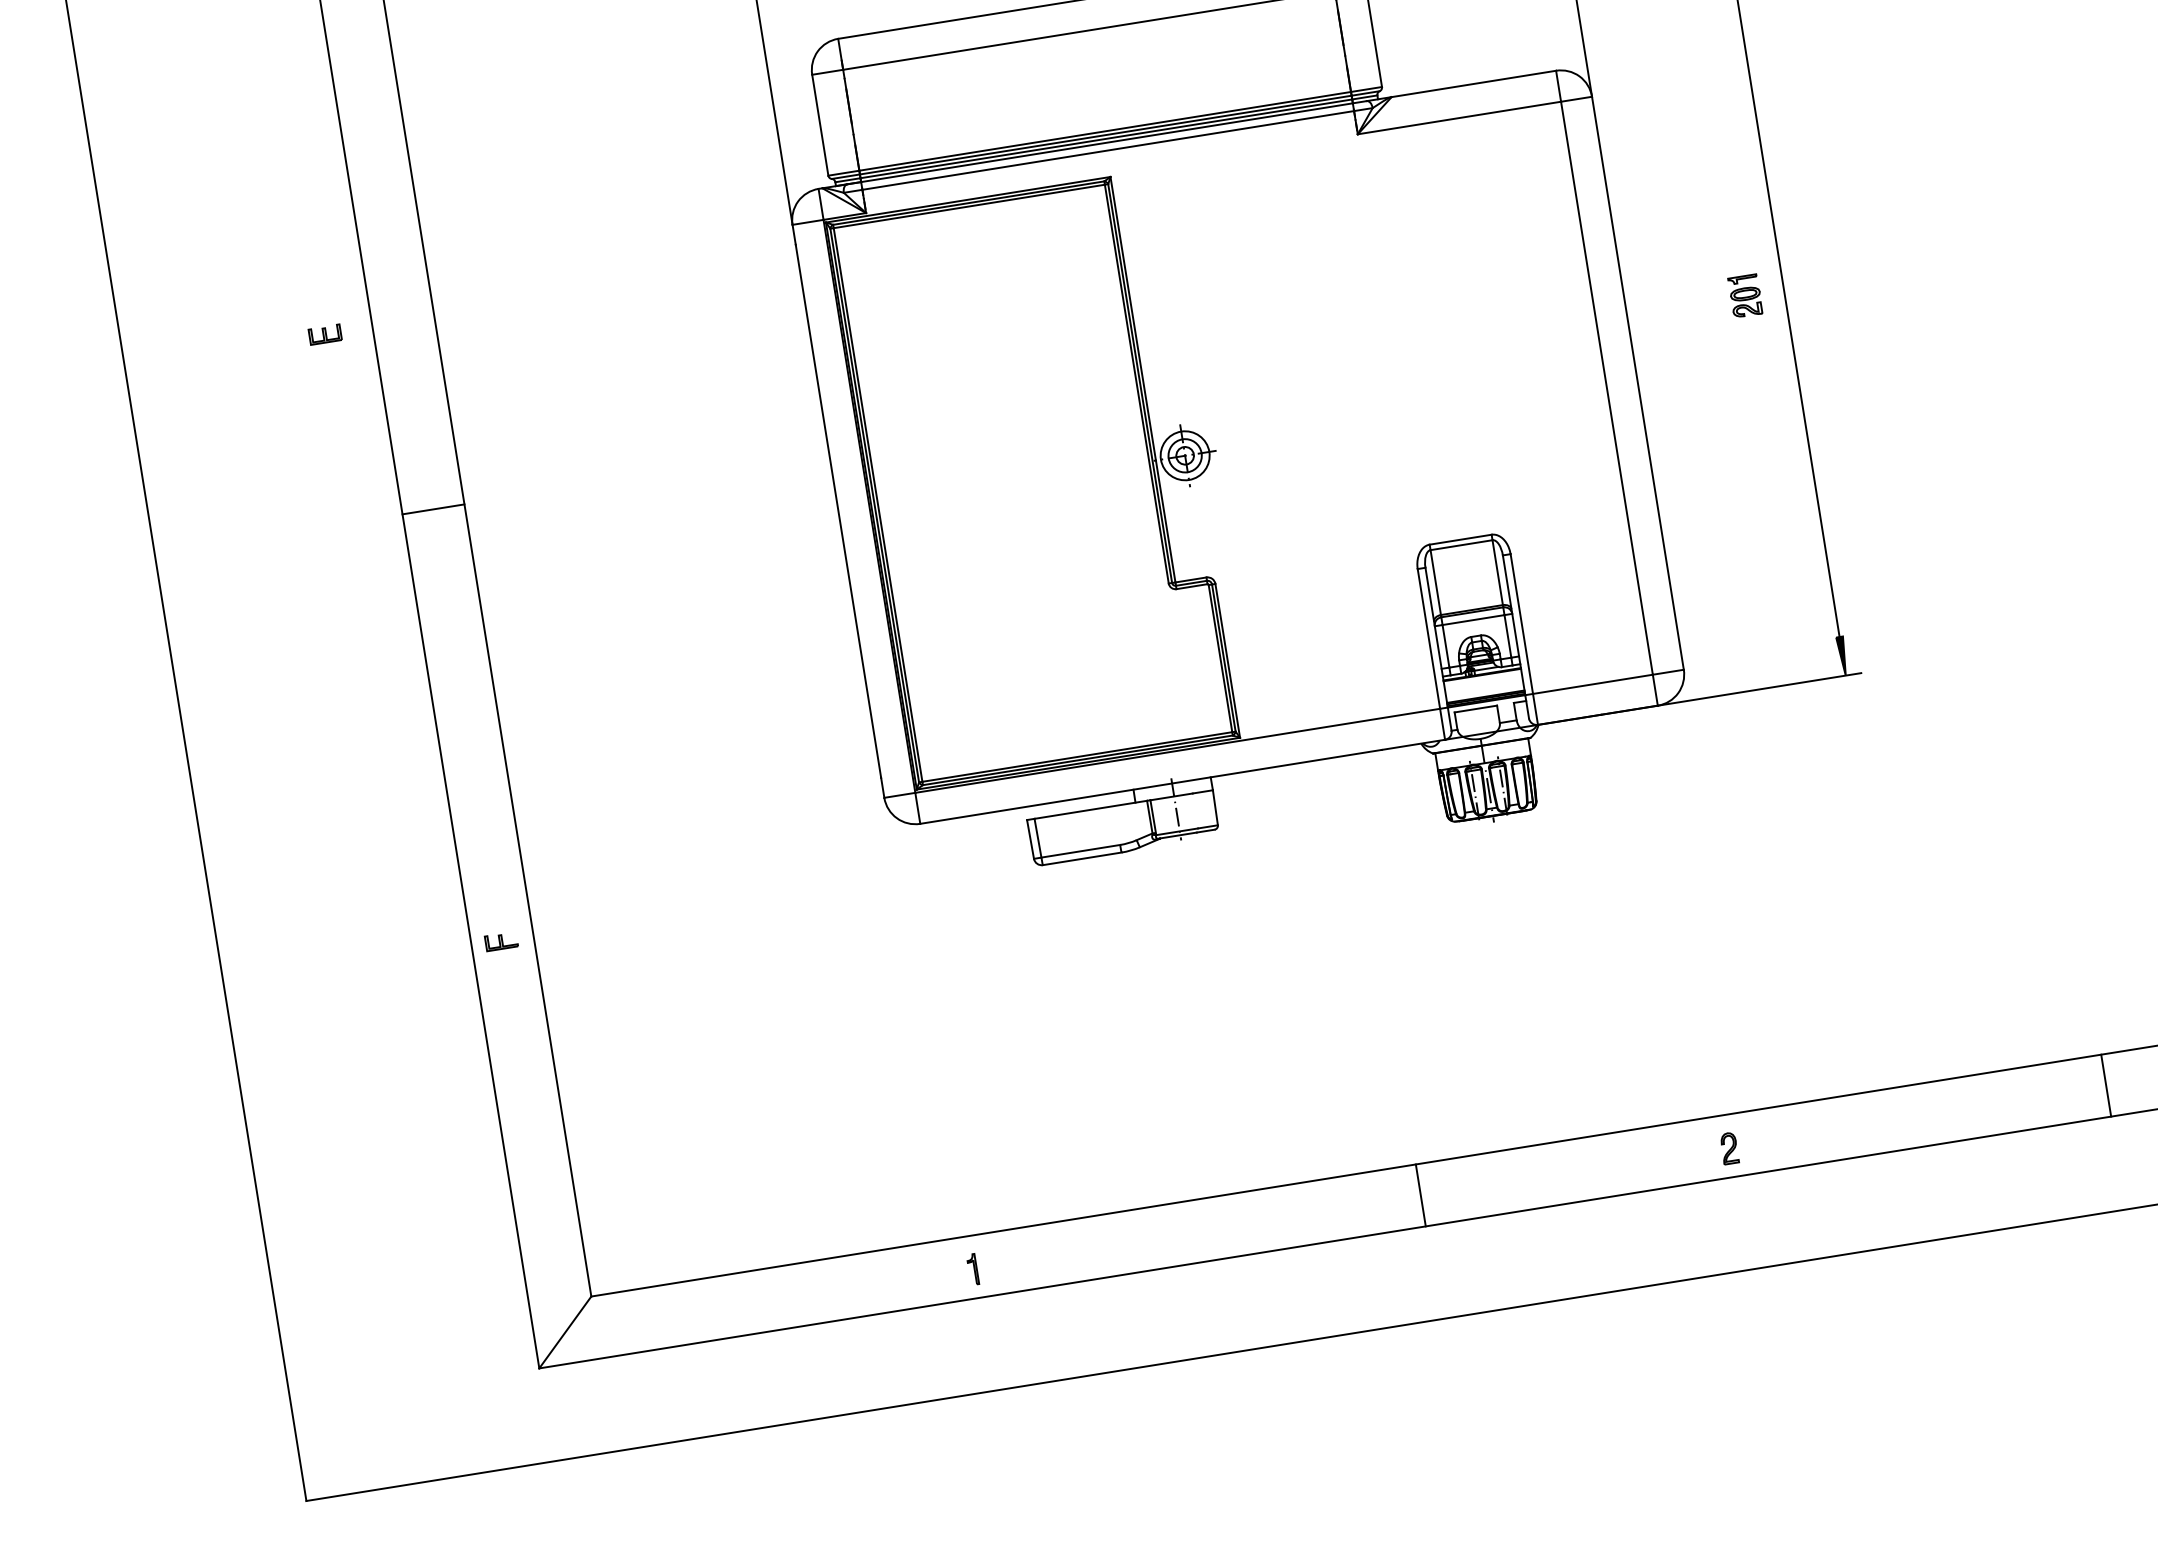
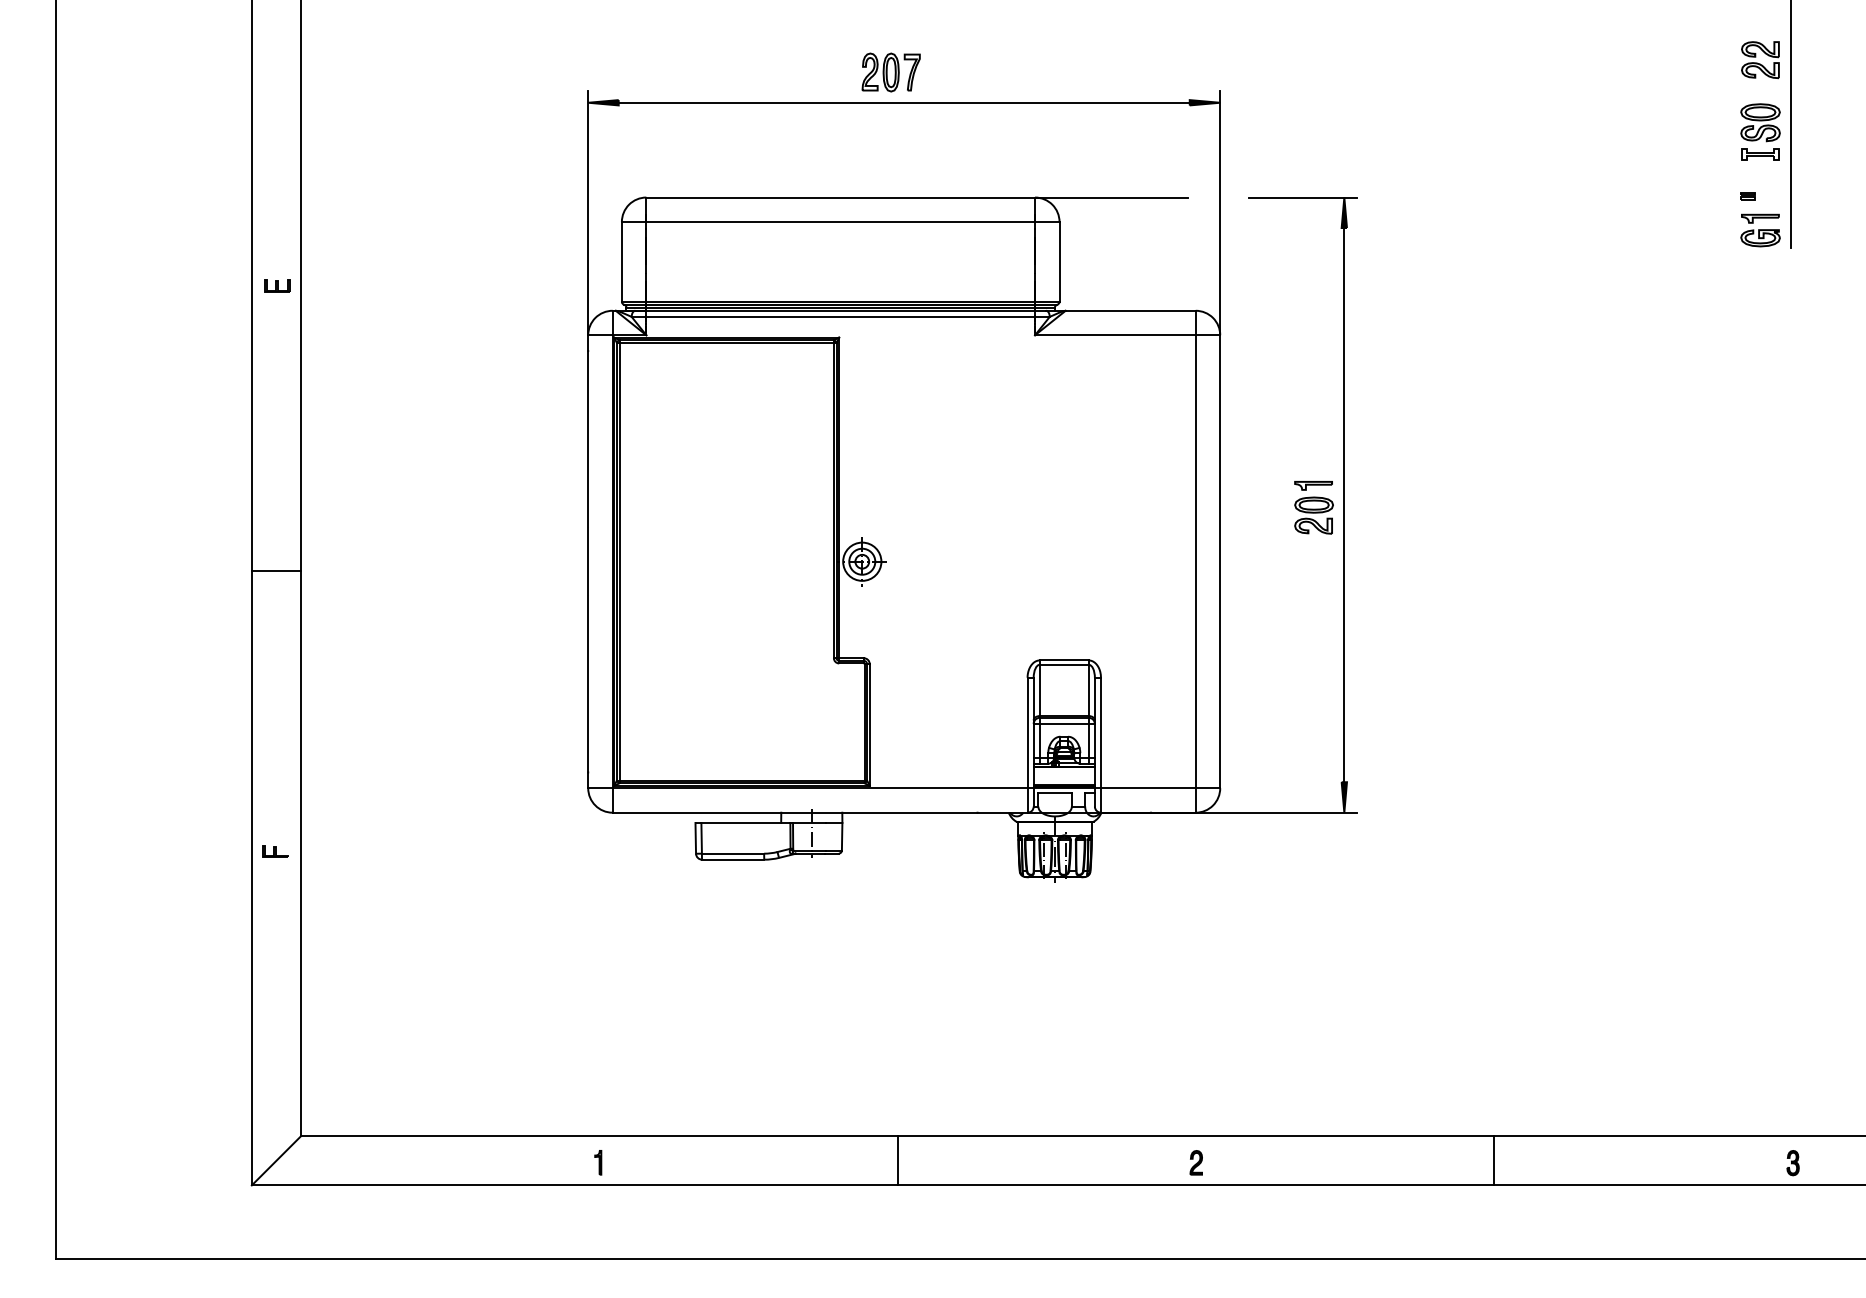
part: (1744, 295) -> (1313, 507), size x1.67
part: (325, 333) -> (277, 285), moved
line: (432, 509) -> (275, 571), moved
line: (1420, 1194) -> (897, 1160), moved

